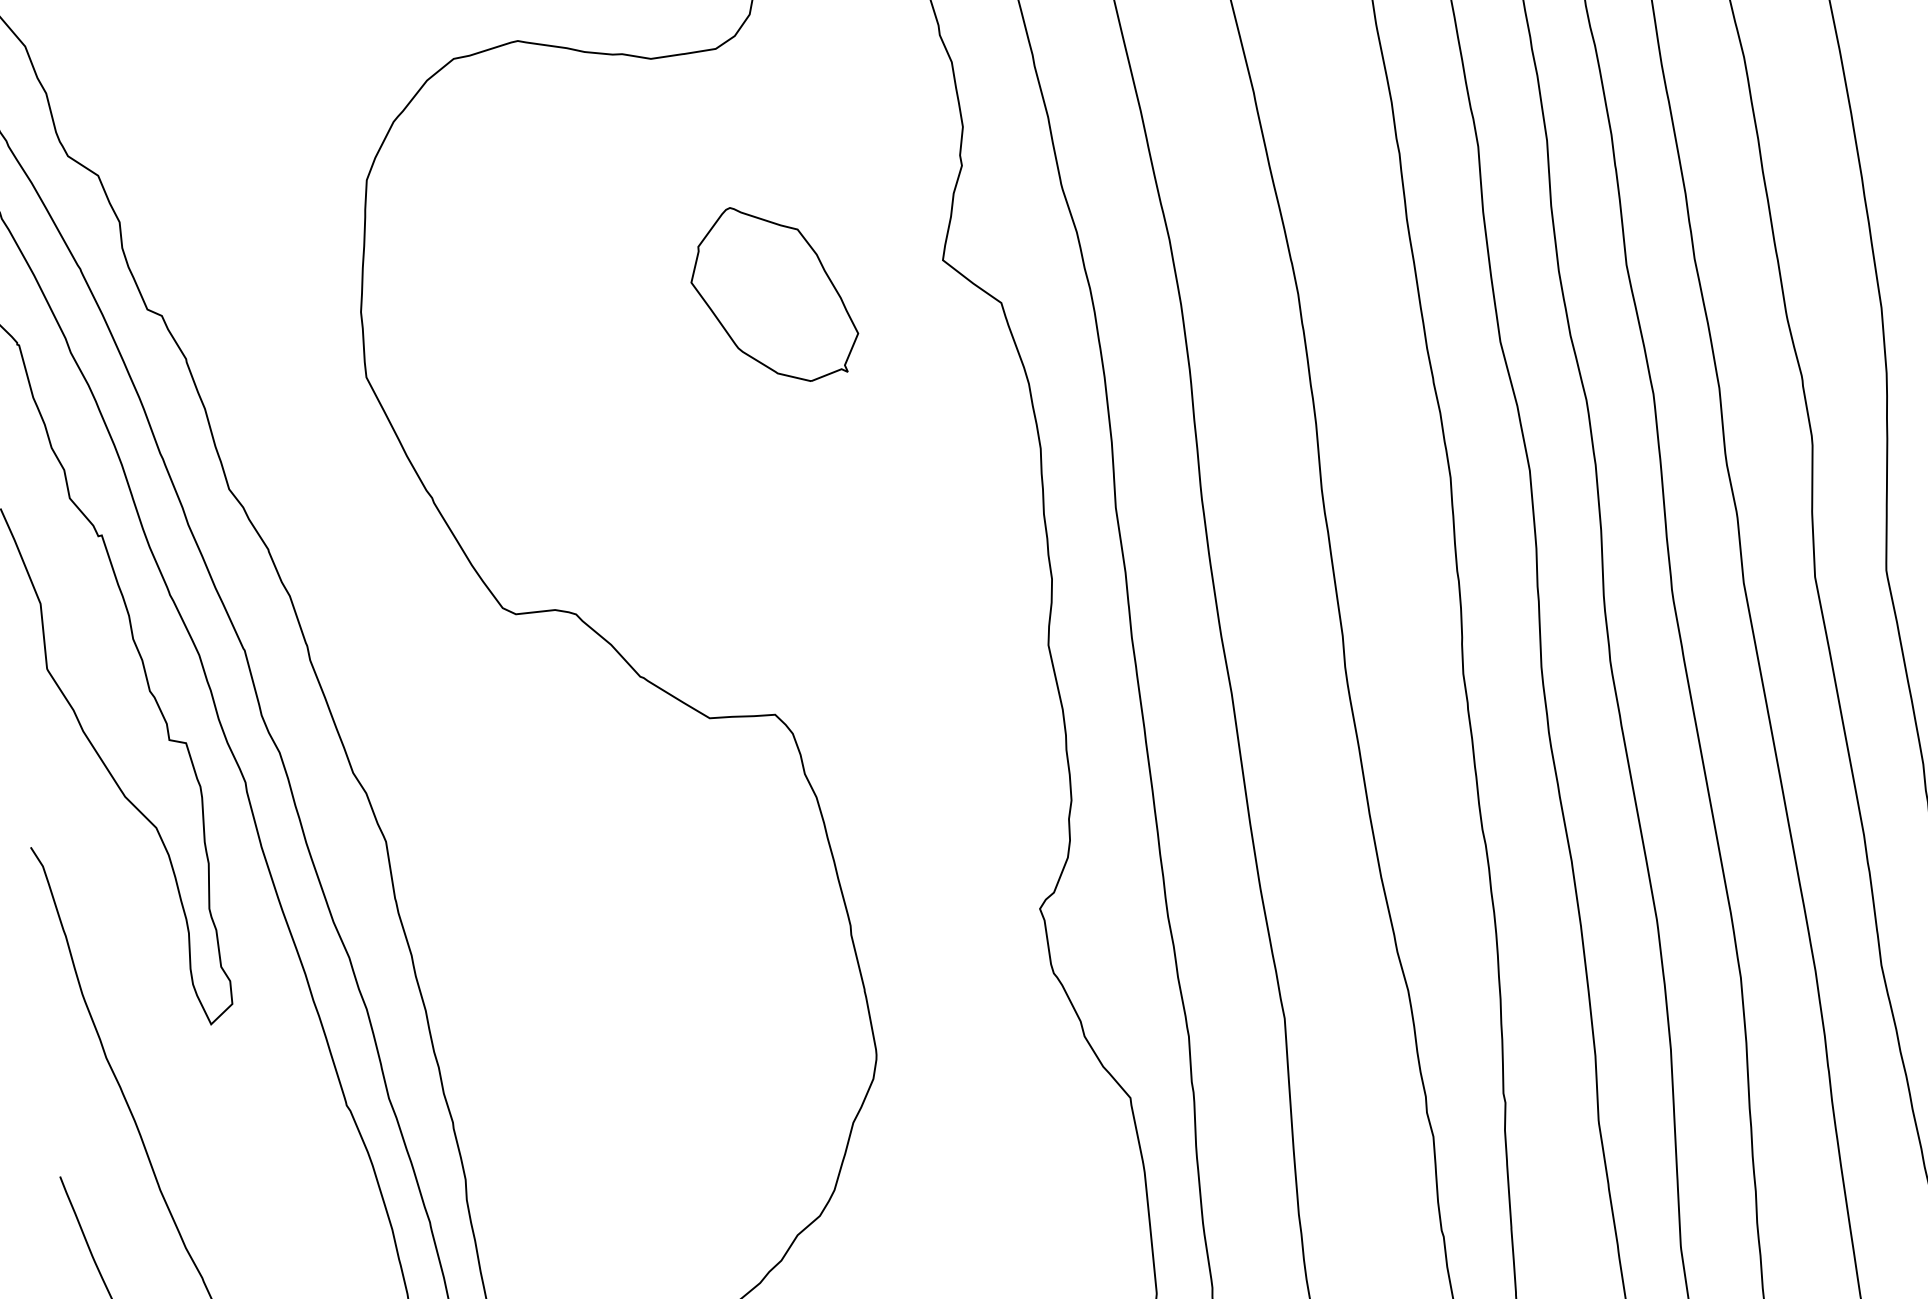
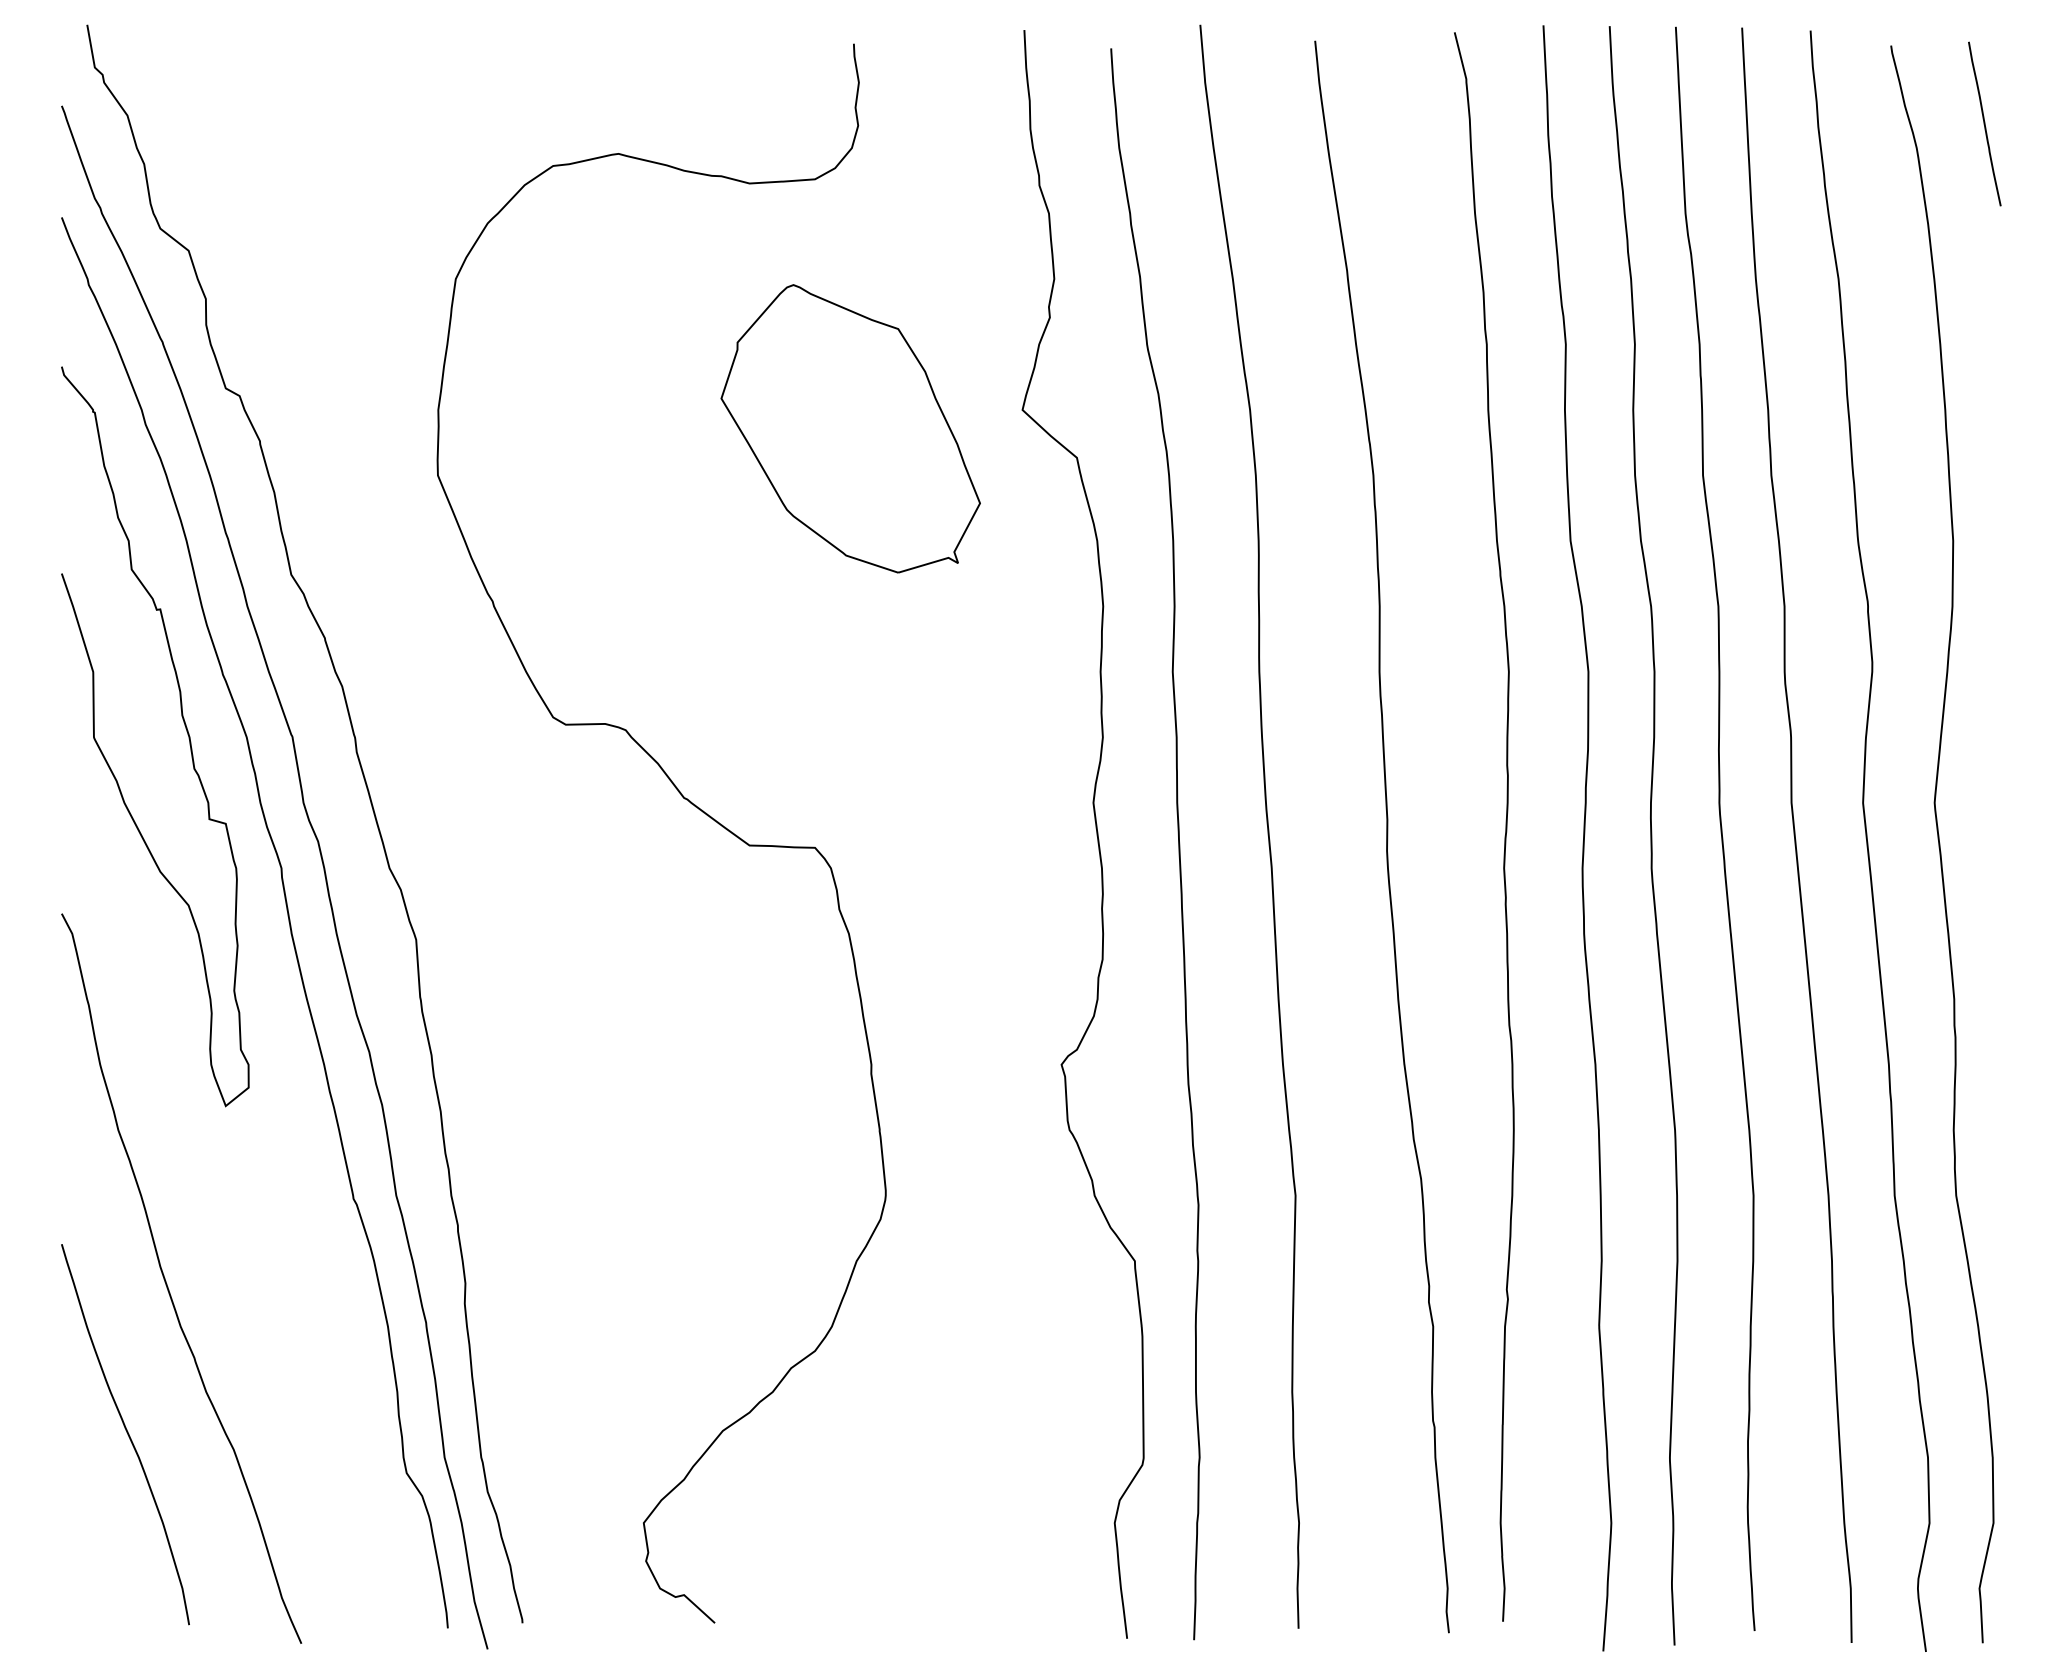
part: (773, 293) -> (850, 428), size x1.6

